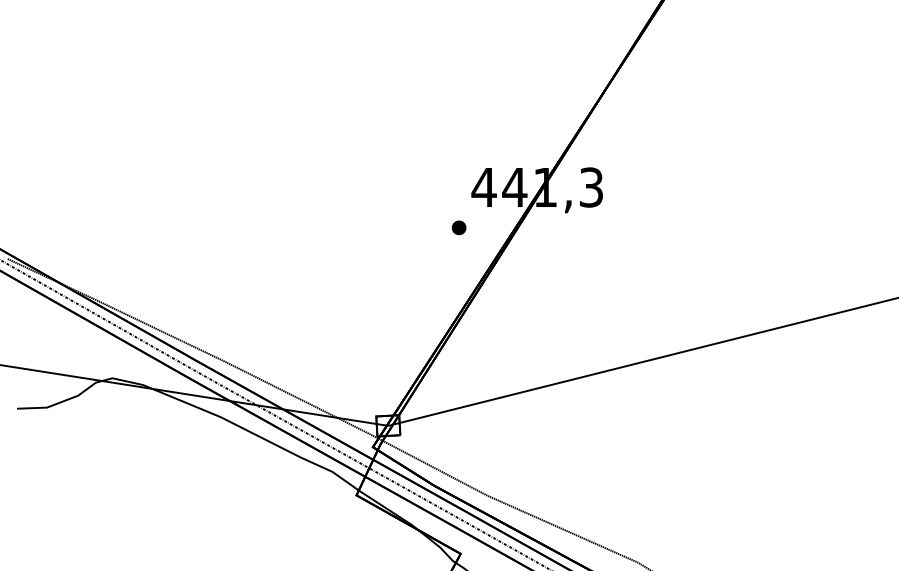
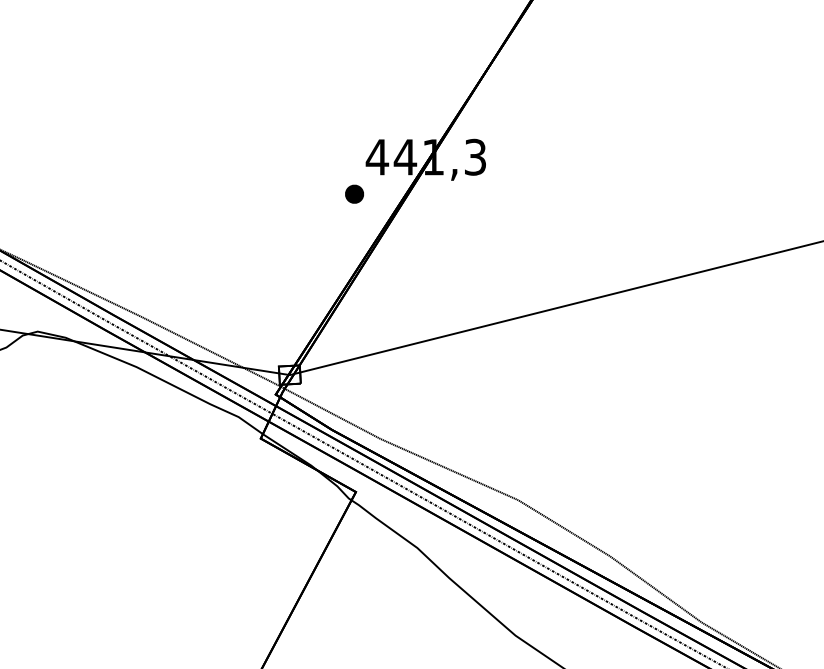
part: (459, 227) -> (354, 193), size x1.43

